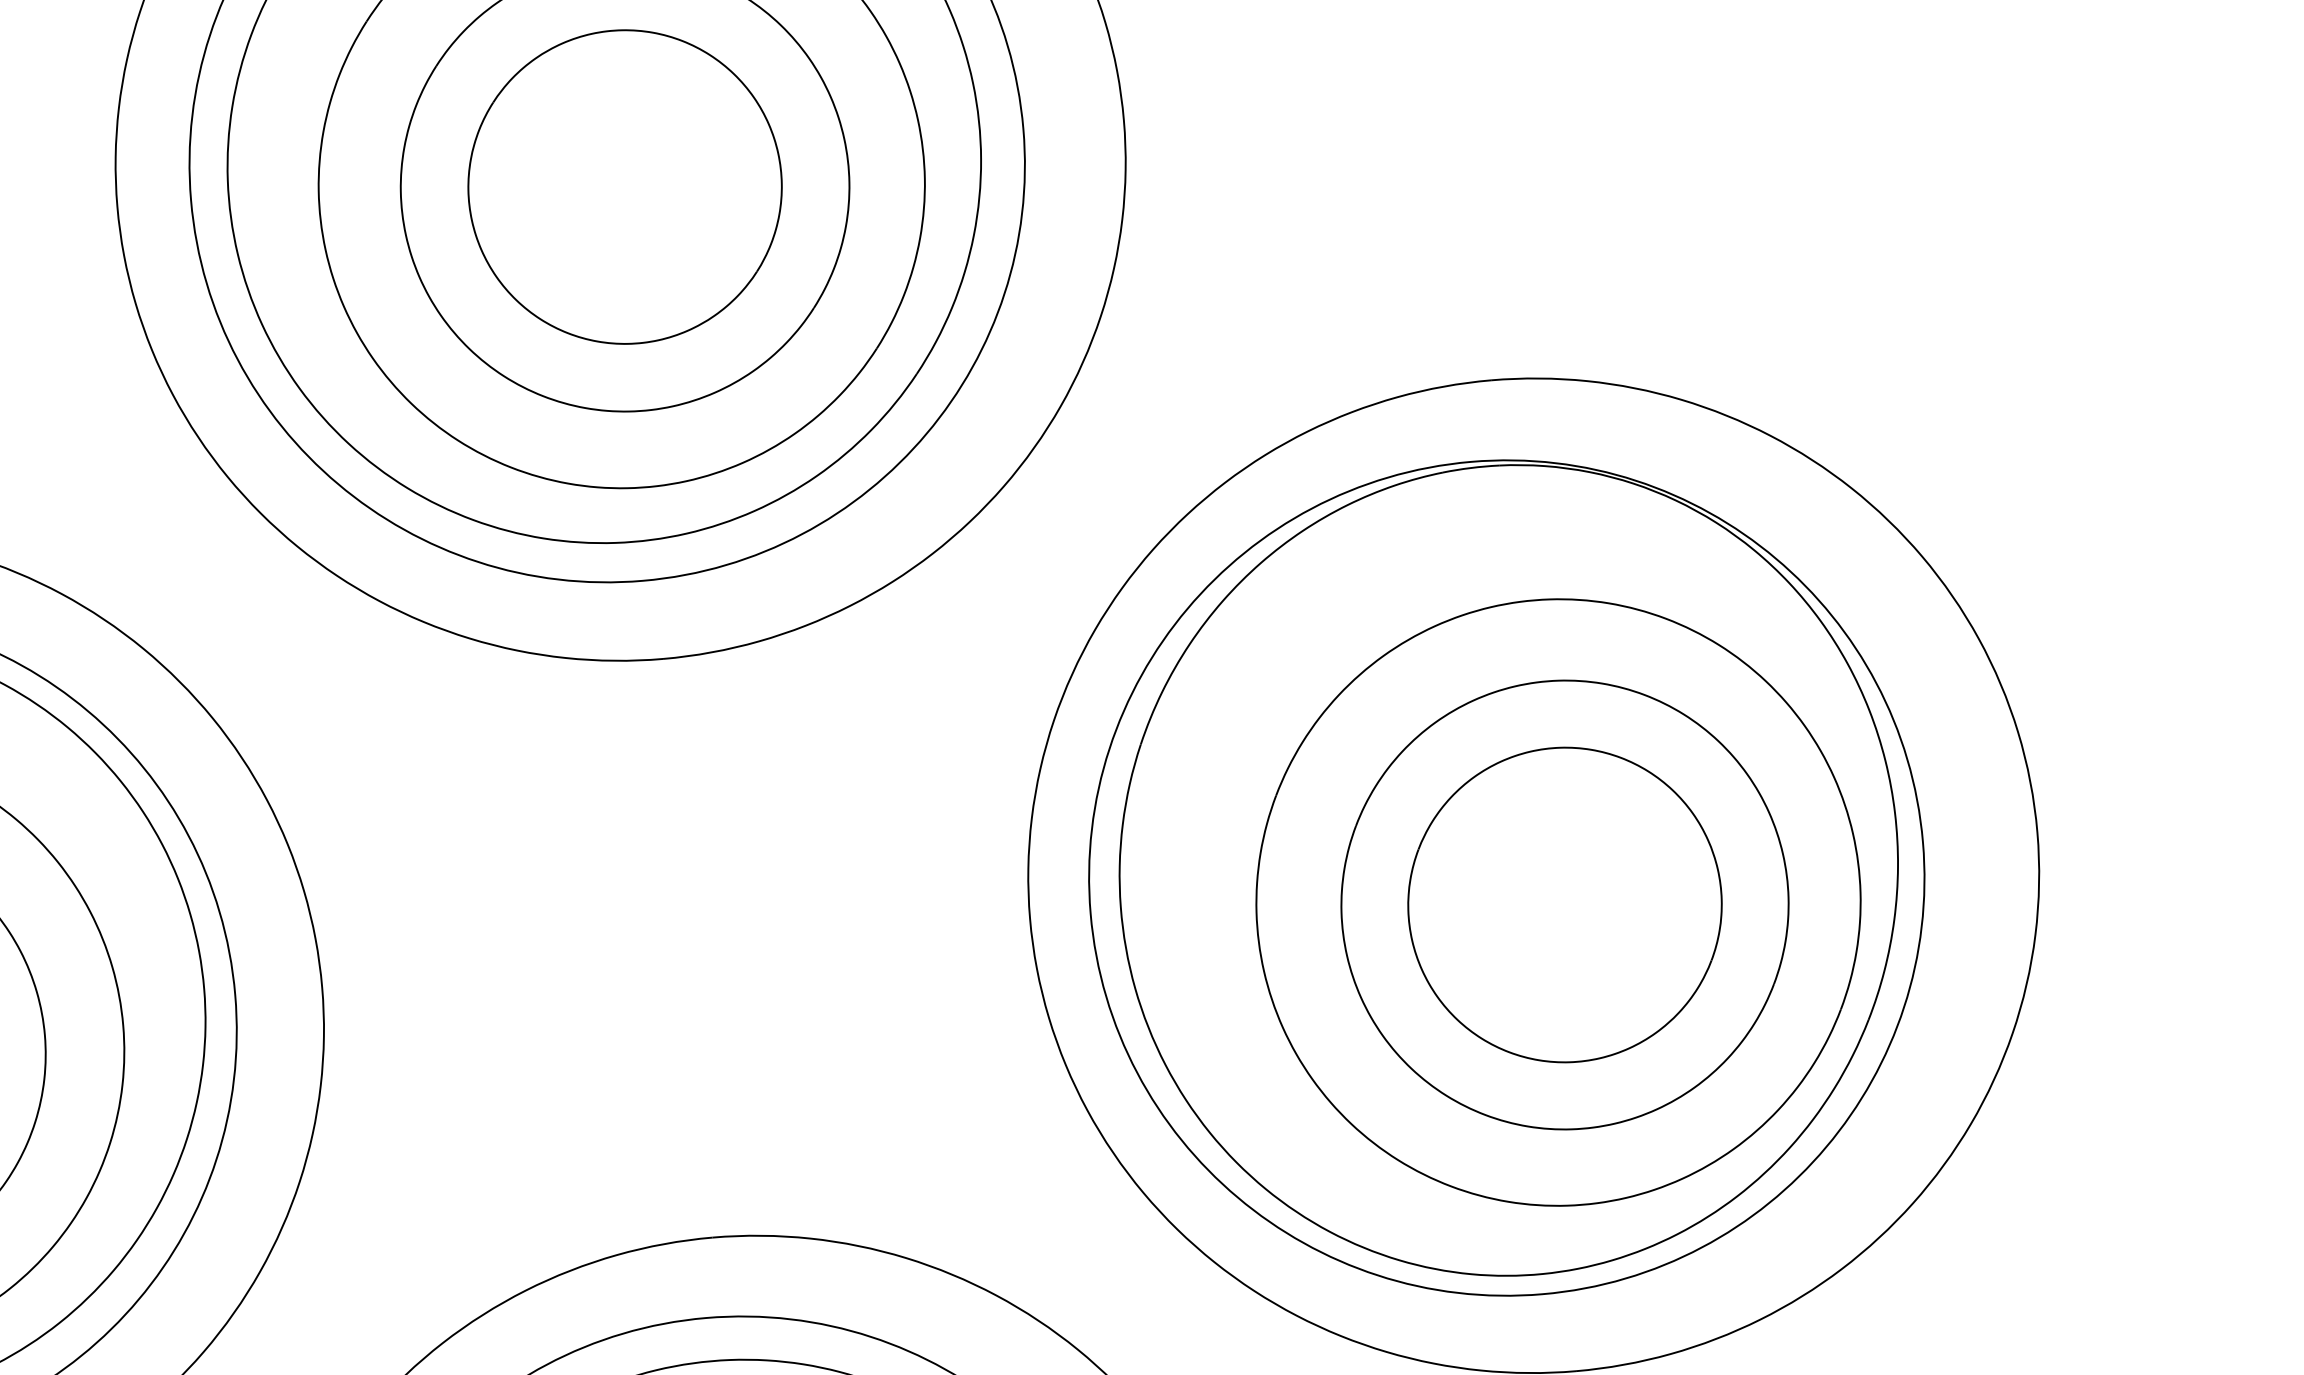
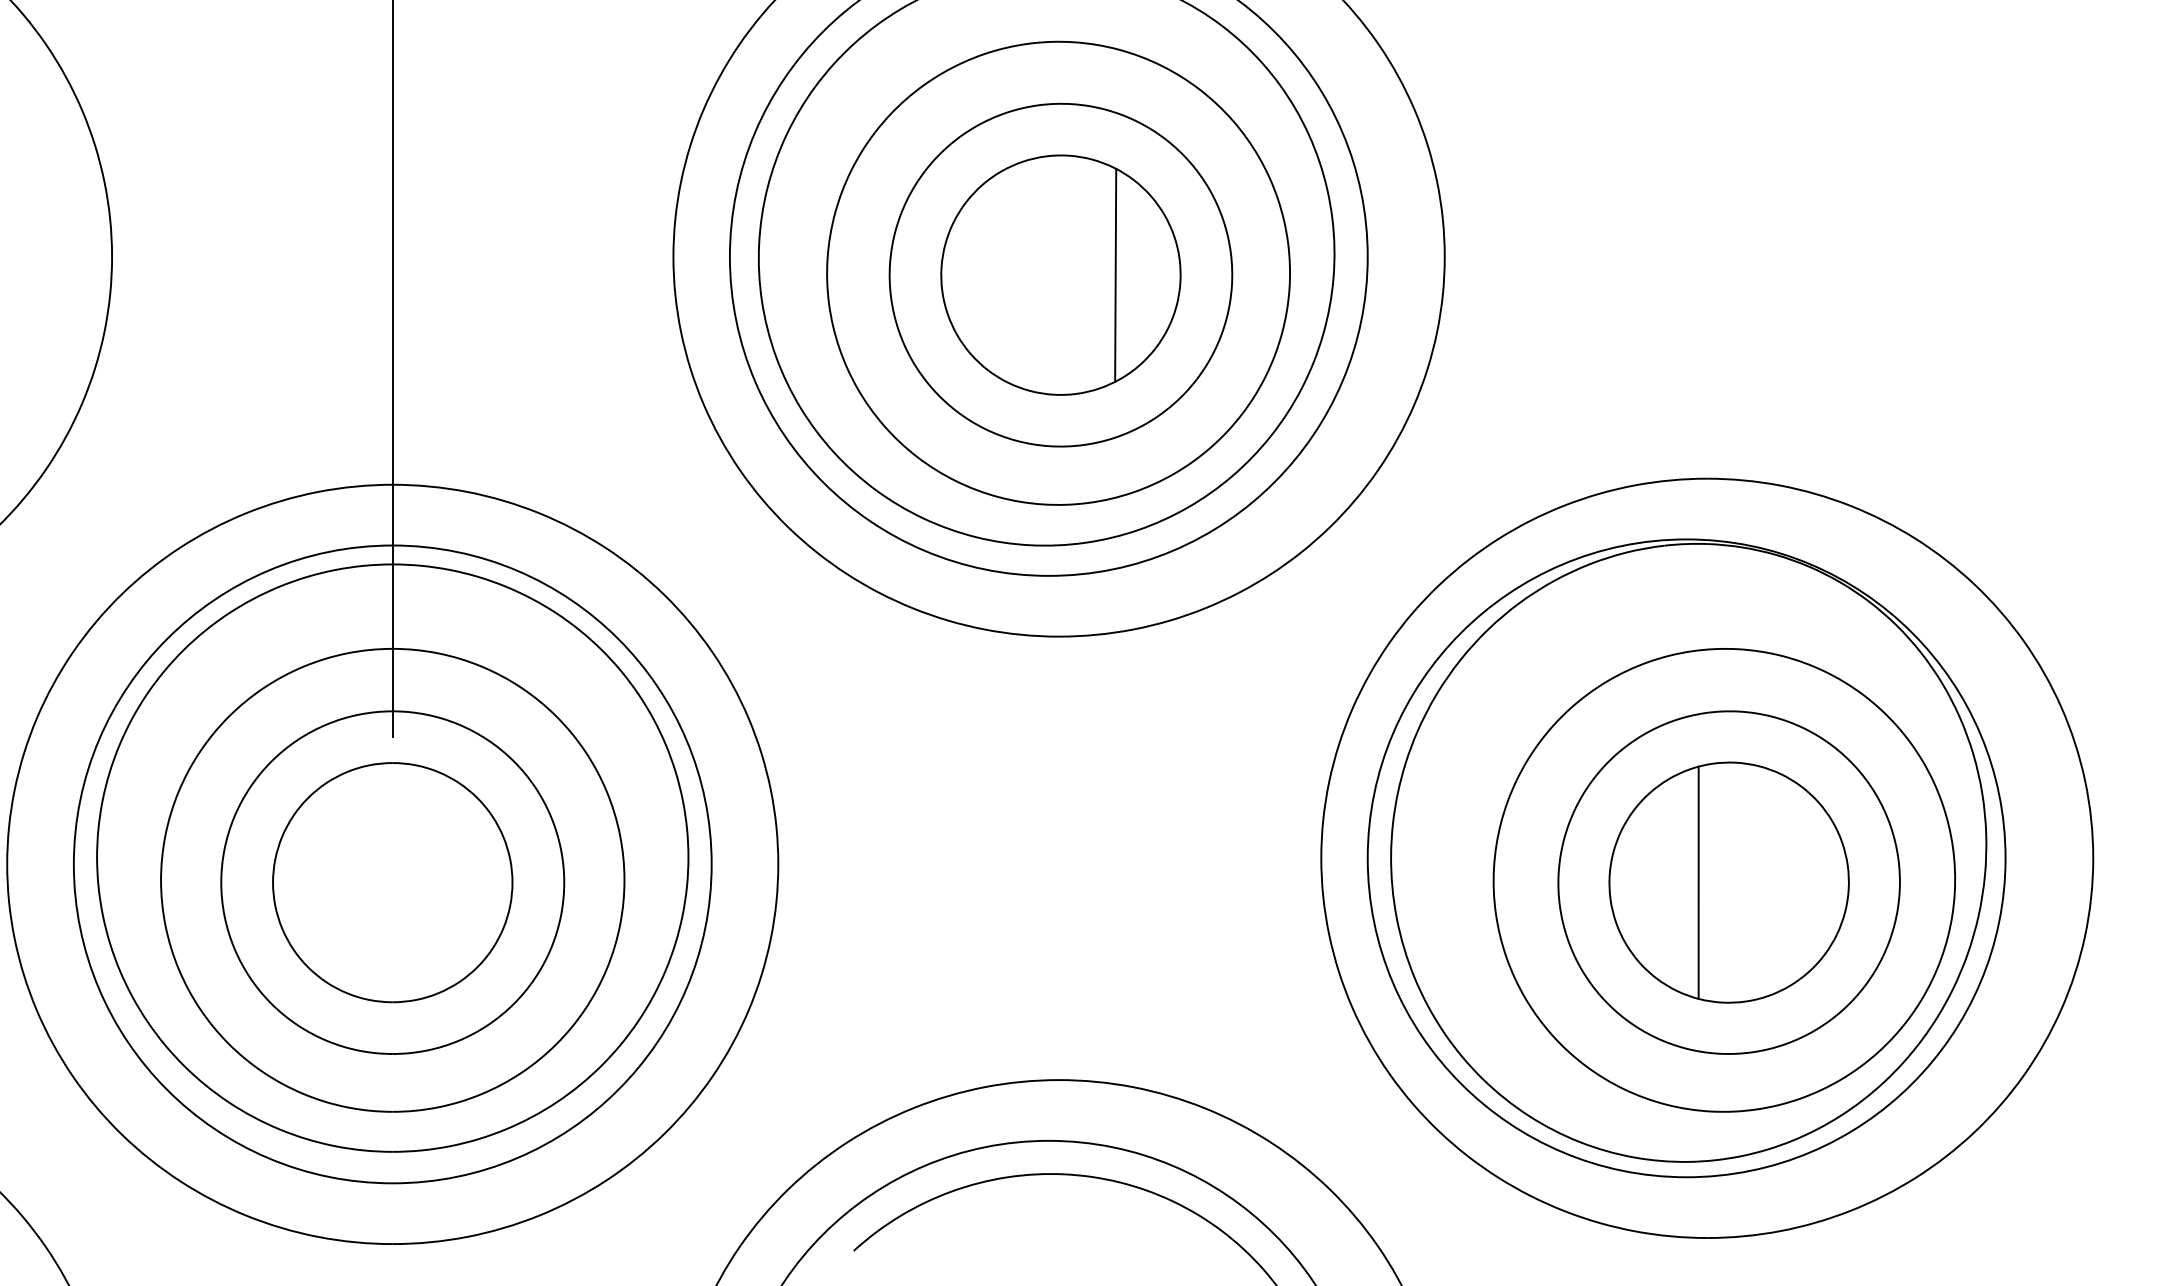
line: (696, 180) -> (1115, 274), added
line: (1524, 908) -> (1698, 882), added

